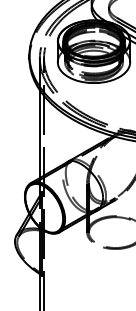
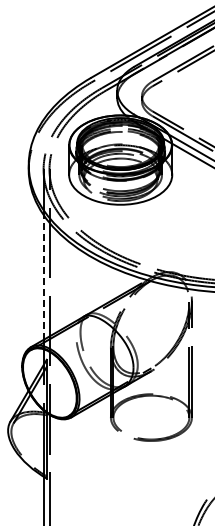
line: (39, 133) -> (43, 276), solid -> dashed

